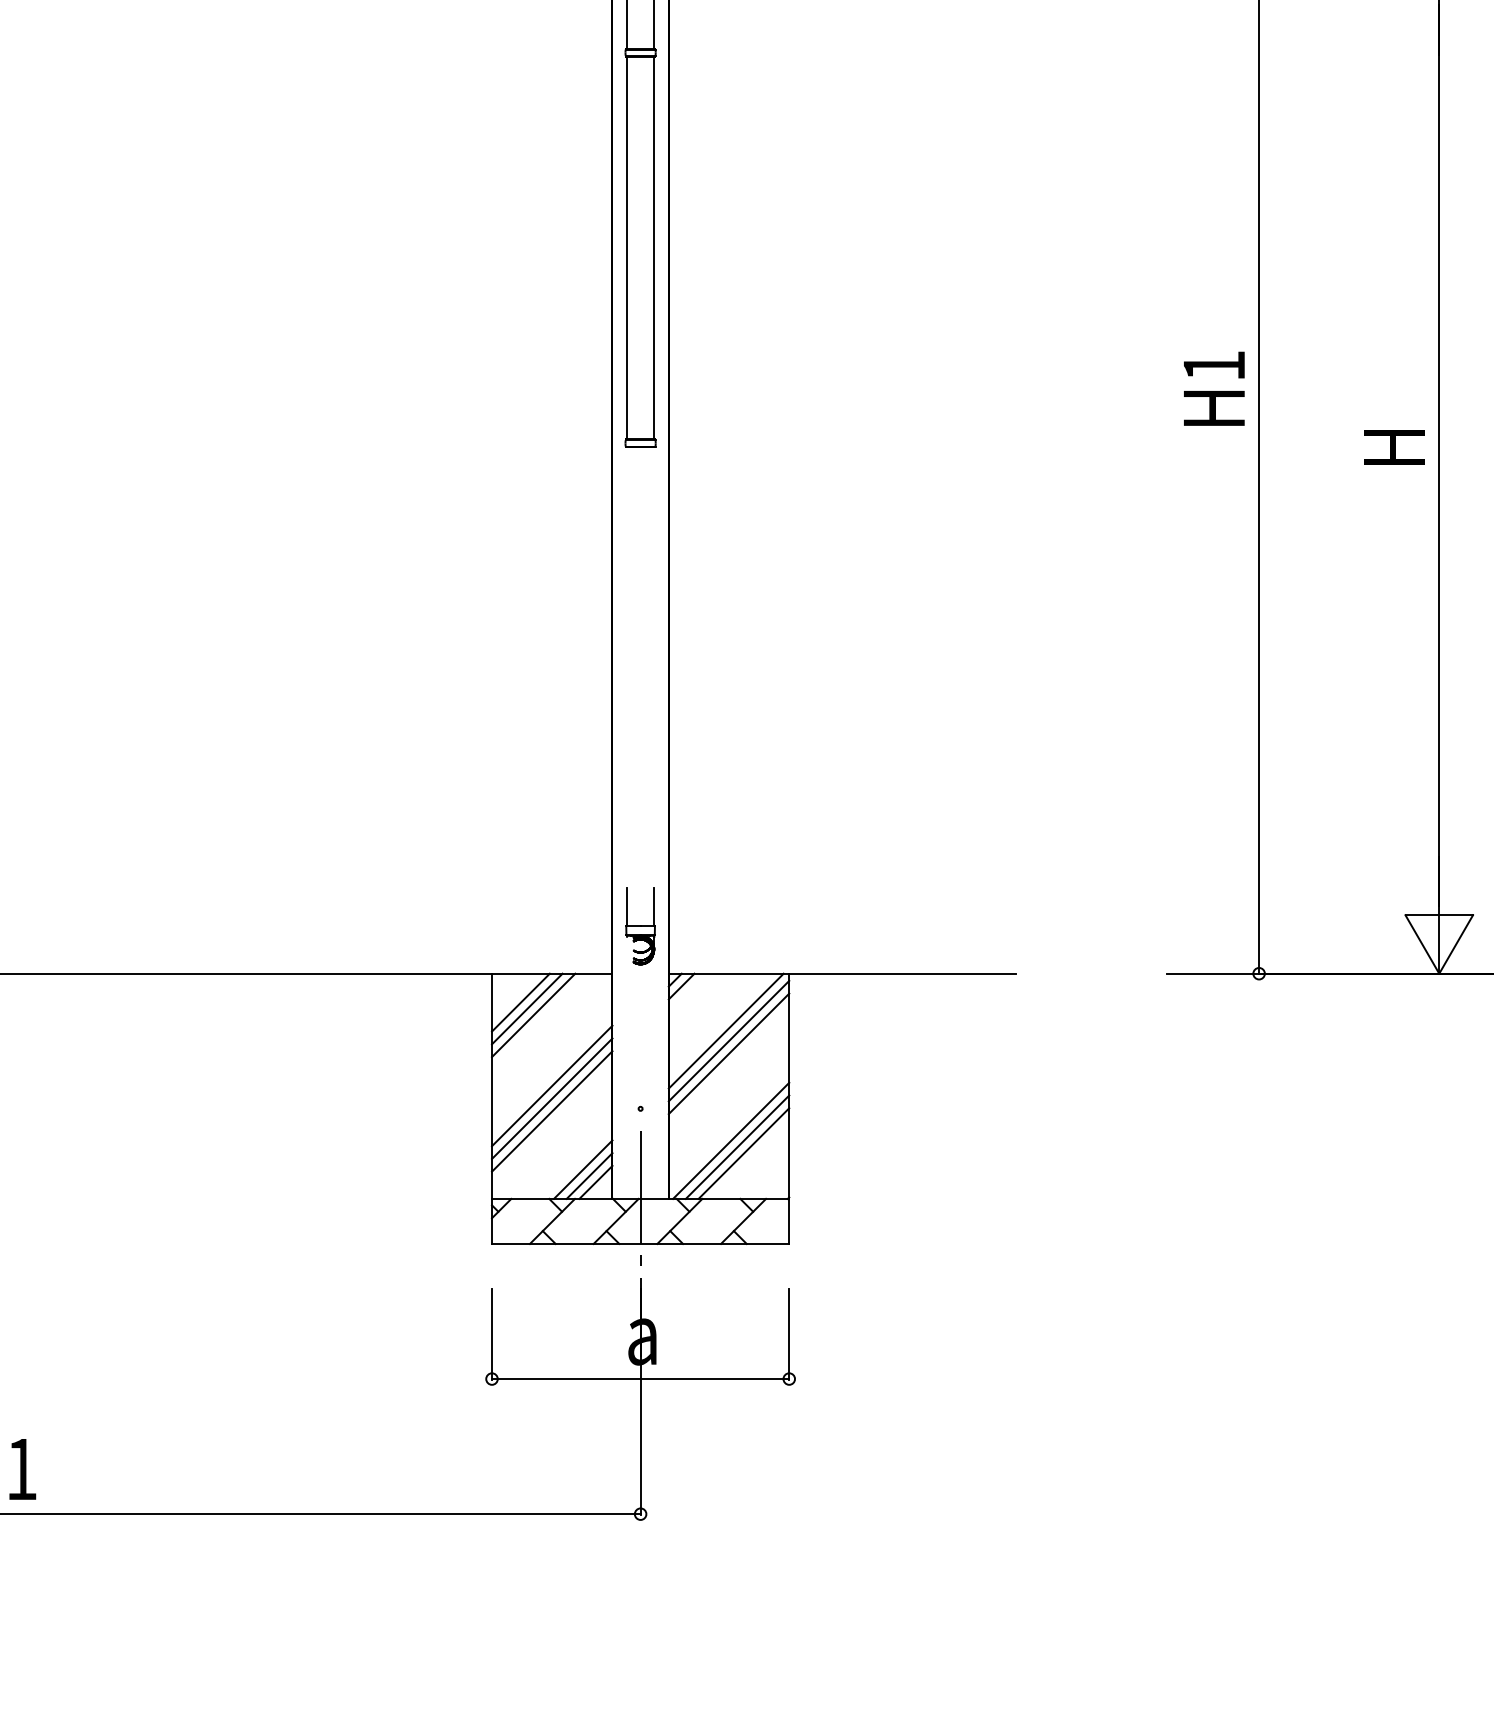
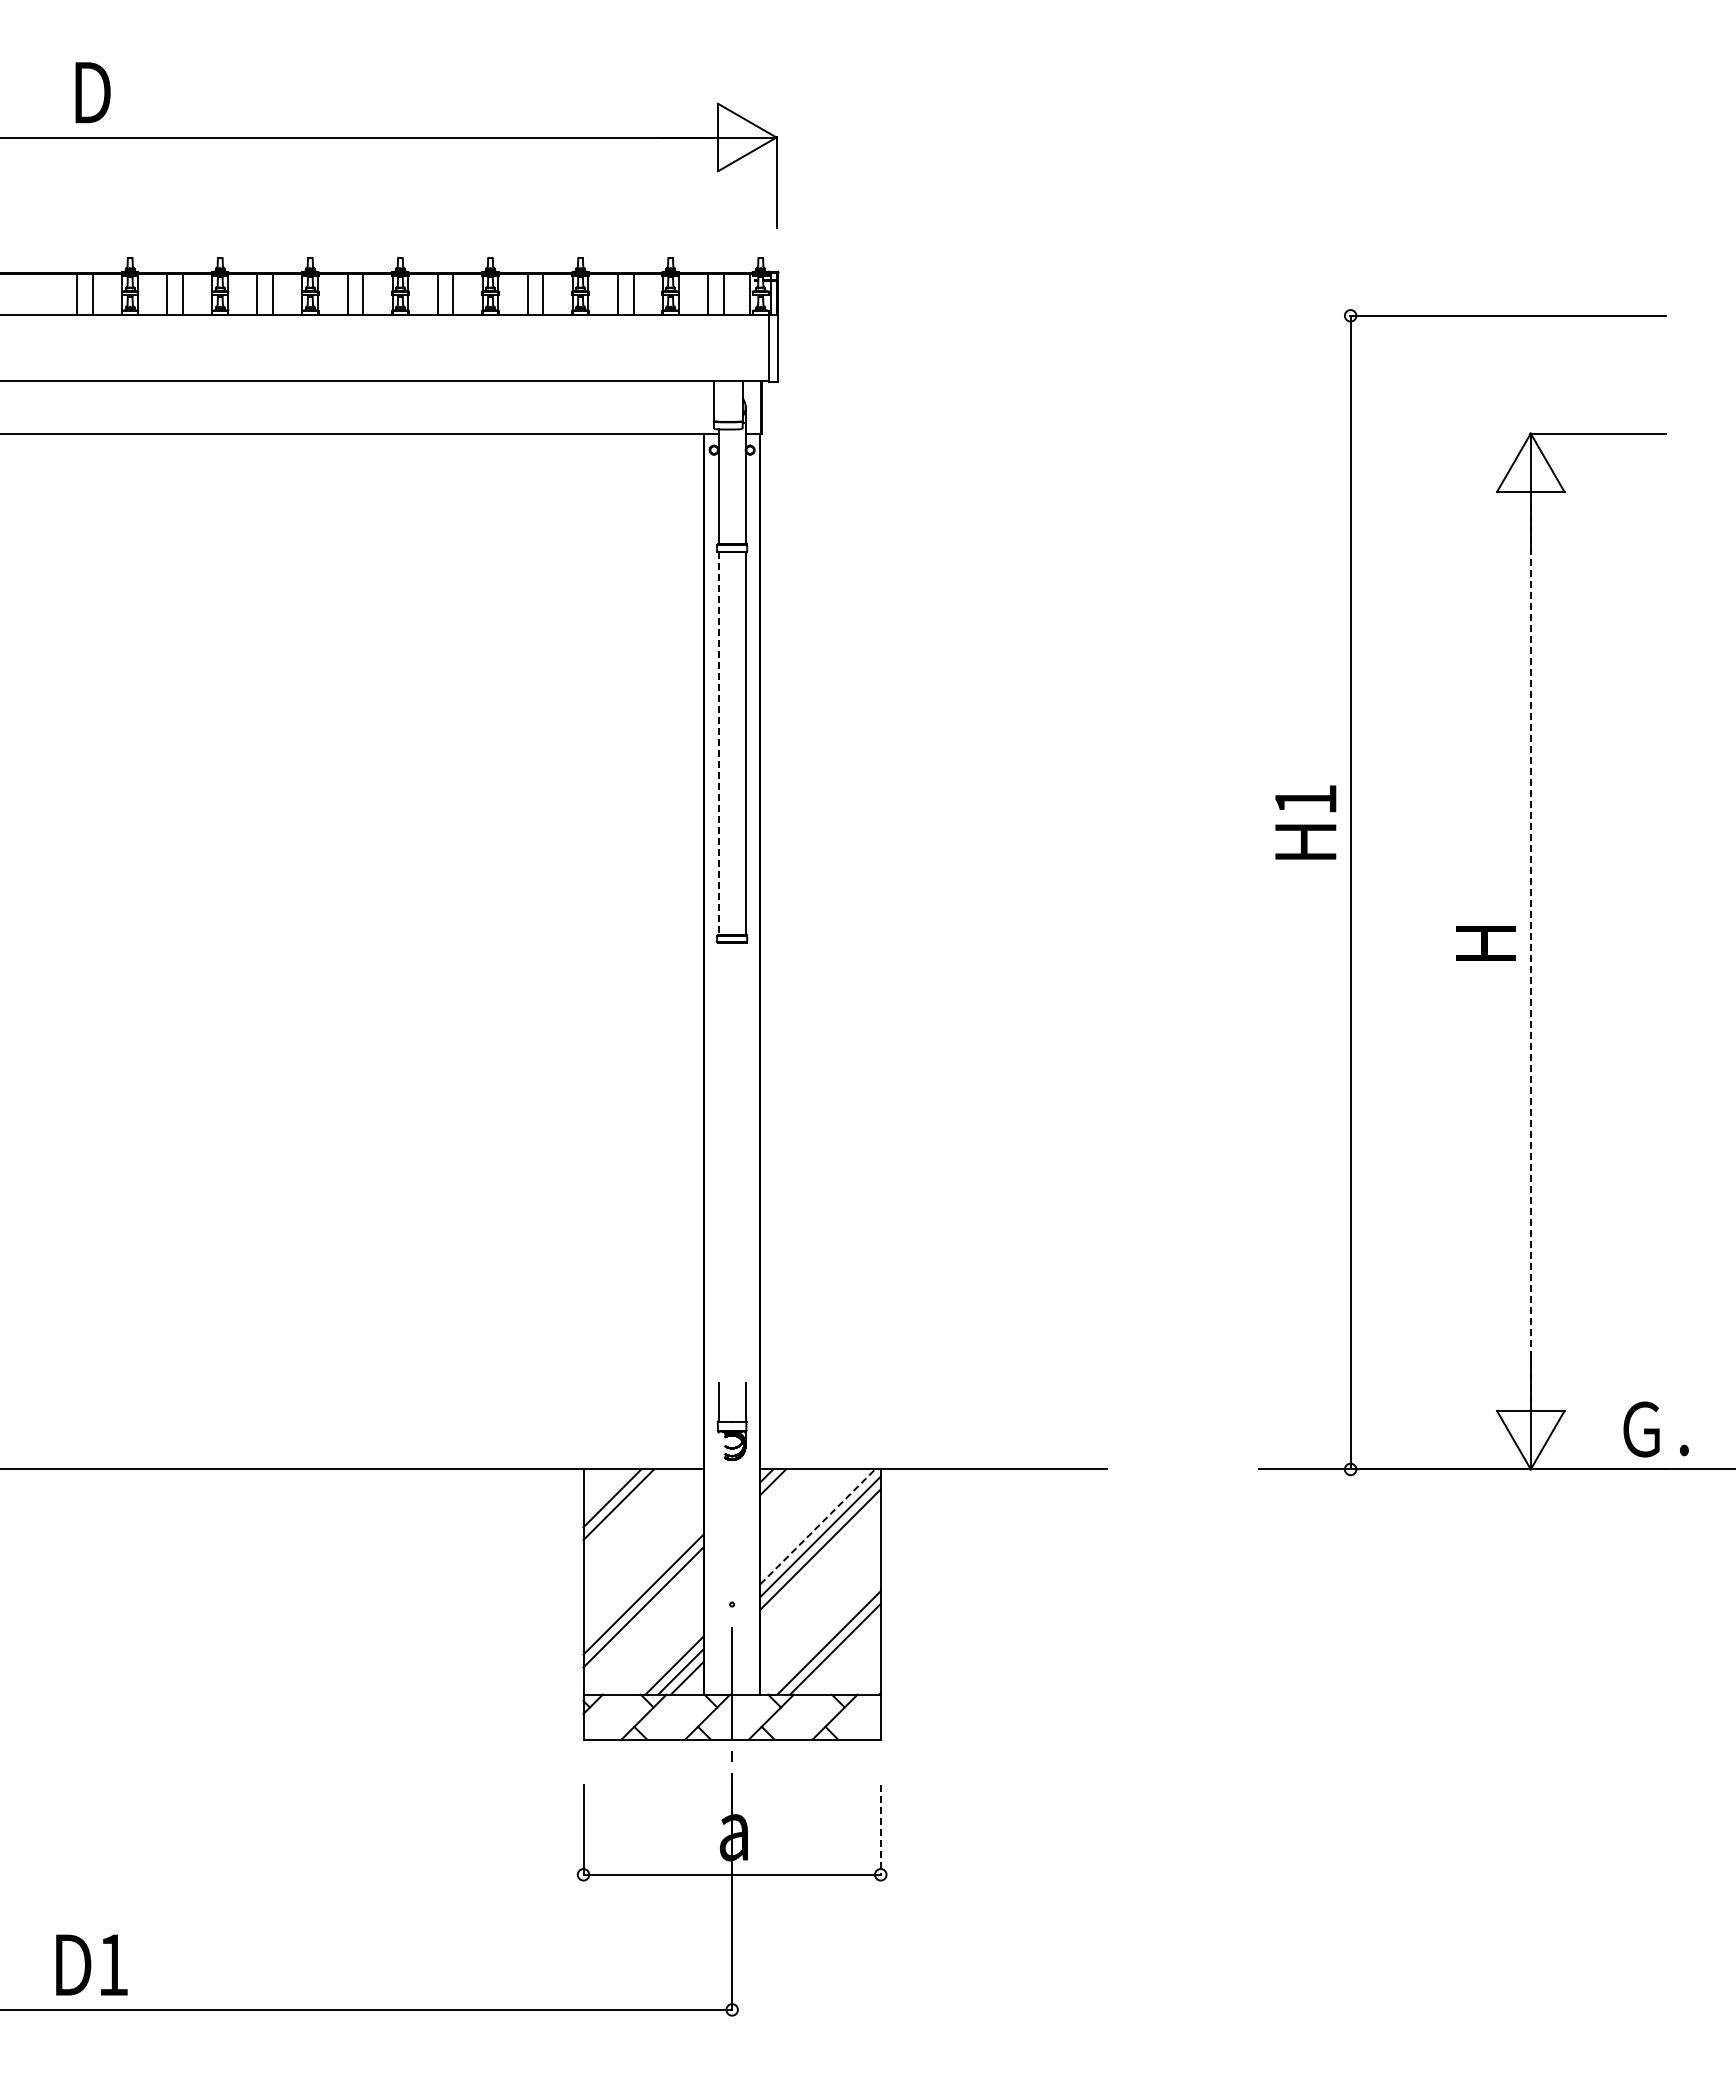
line: (626, 248) -> (718, 744), solid -> dashed
text: (1213, 388) -> (1305, 822), moved
line: (1438, 454) -> (1530, 950), solid -> dashed
line: (532, 1014) -> (624, 1510), removed
line: (726, 1030) -> (818, 1526), solid -> dashed
line: (551, 1085) -> (643, 1581), removed
line: (730, 1140) -> (822, 1636), removed
line: (788, 1334) -> (880, 1830), solid -> dashed

